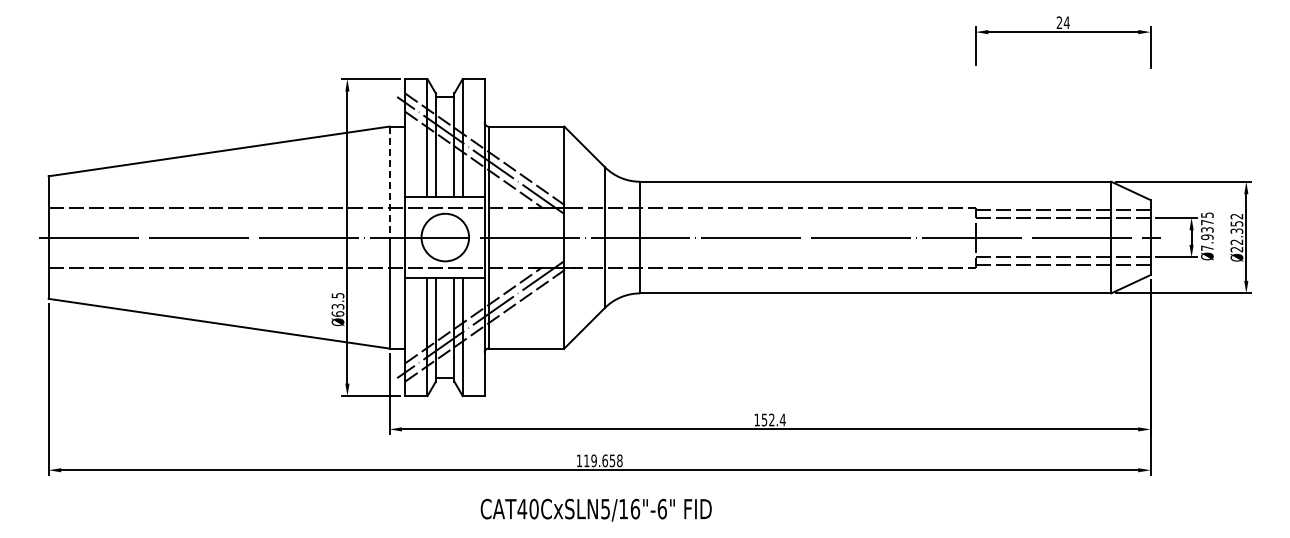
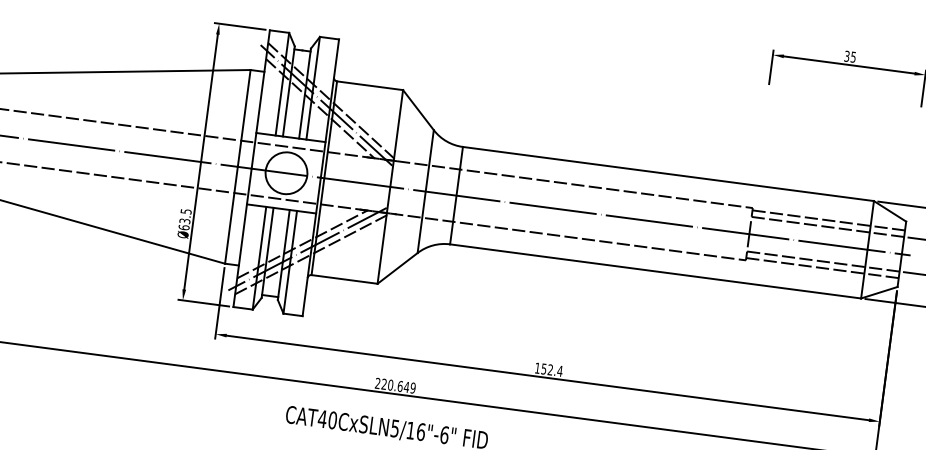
text: (1062, 22) -> (849, 56), 24 -> 35
line: (389, 182) -> (244, 118), dashed -> solid
text: (599, 460) -> (395, 385), 119.658 -> 220.649

